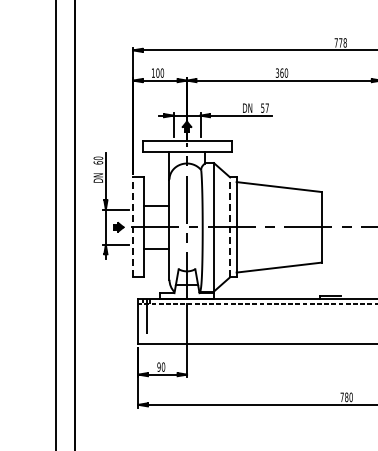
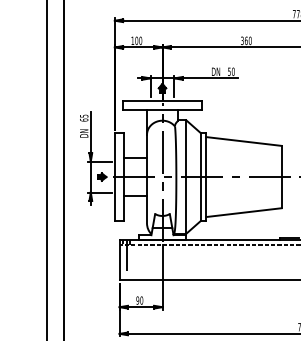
text: (266, 107) -> (232, 71), 57 -> 50
text: (98, 158) -> (84, 116), 60 -> 65
line: (133, 227) -> (115, 177), dashed -> solid
line: (230, 227) -> (200, 177), dashed -> solid

